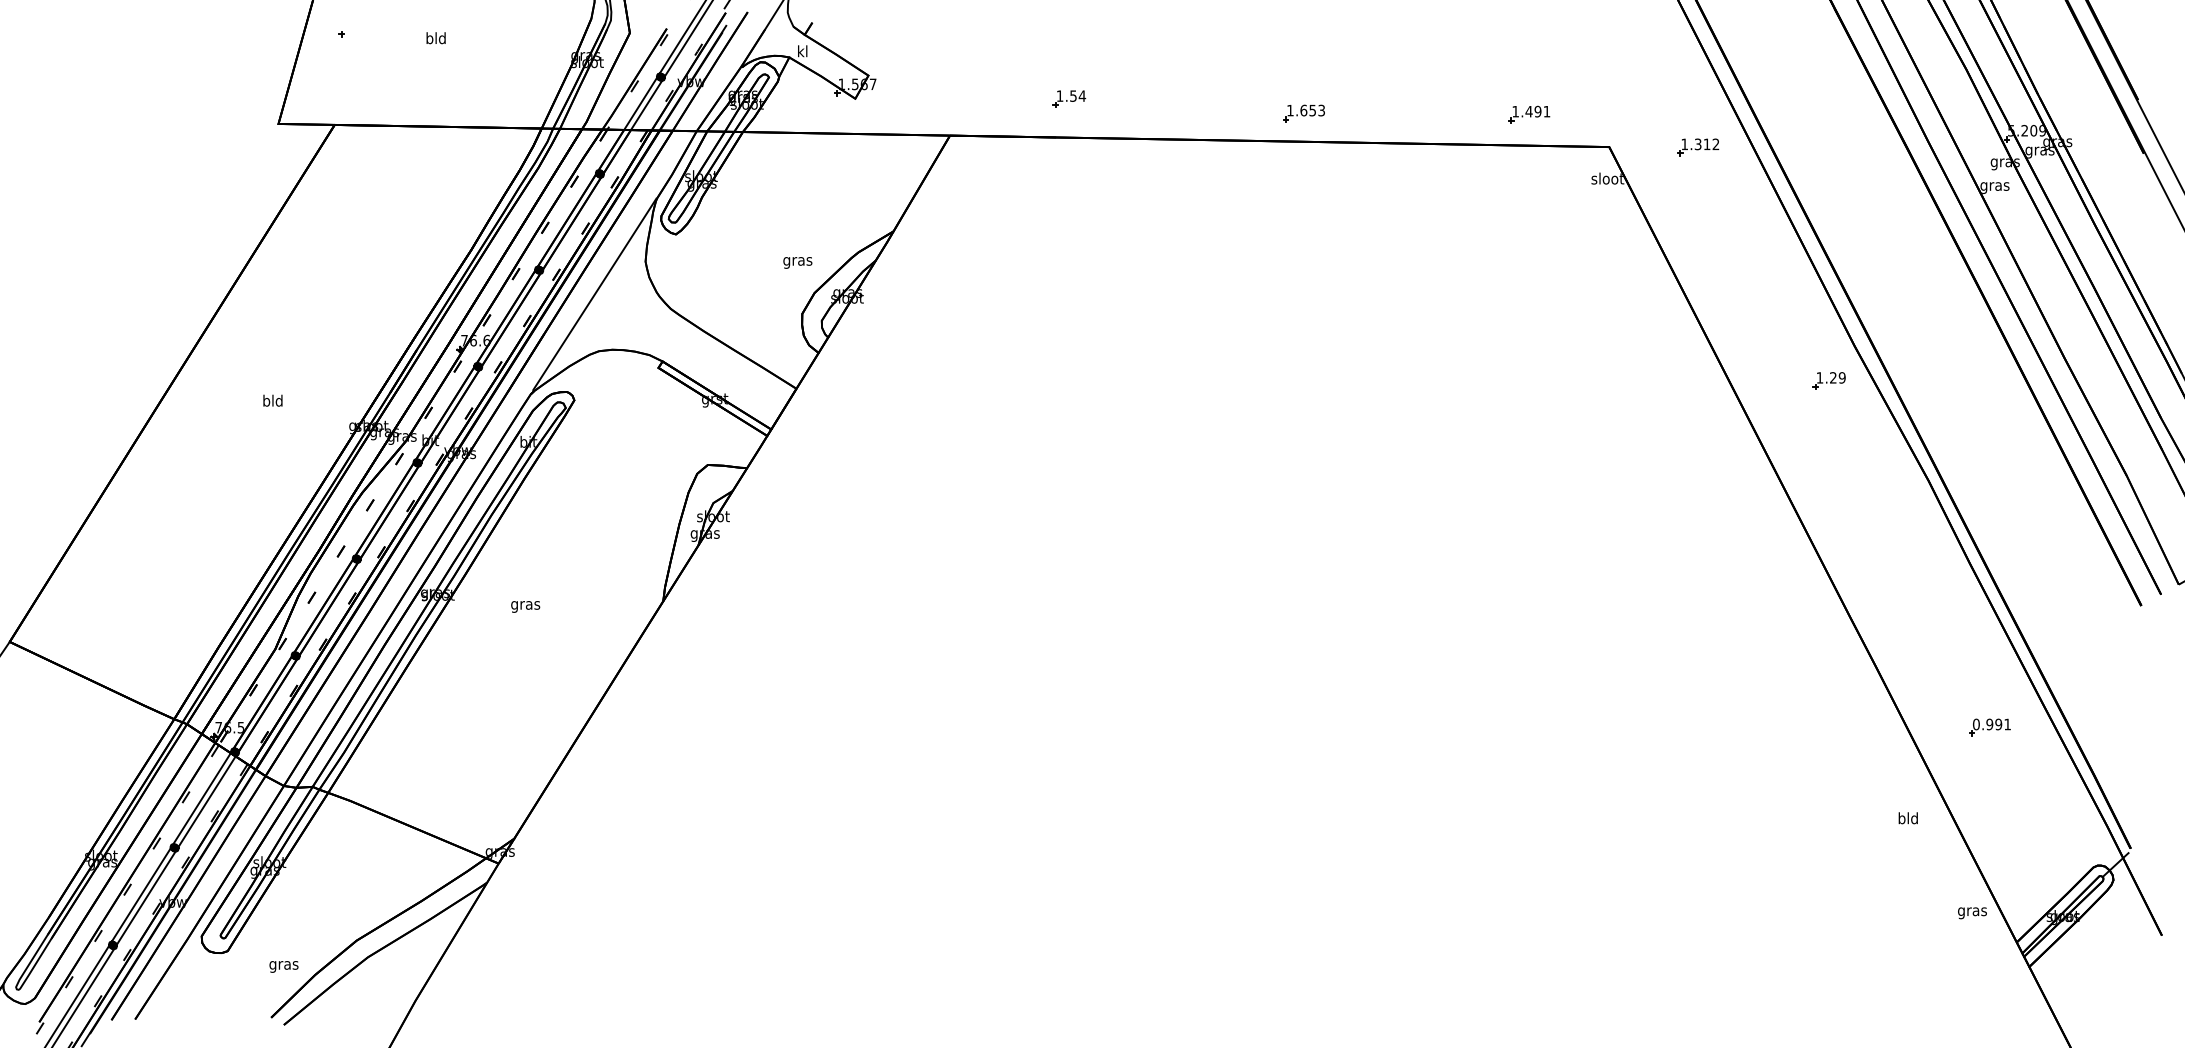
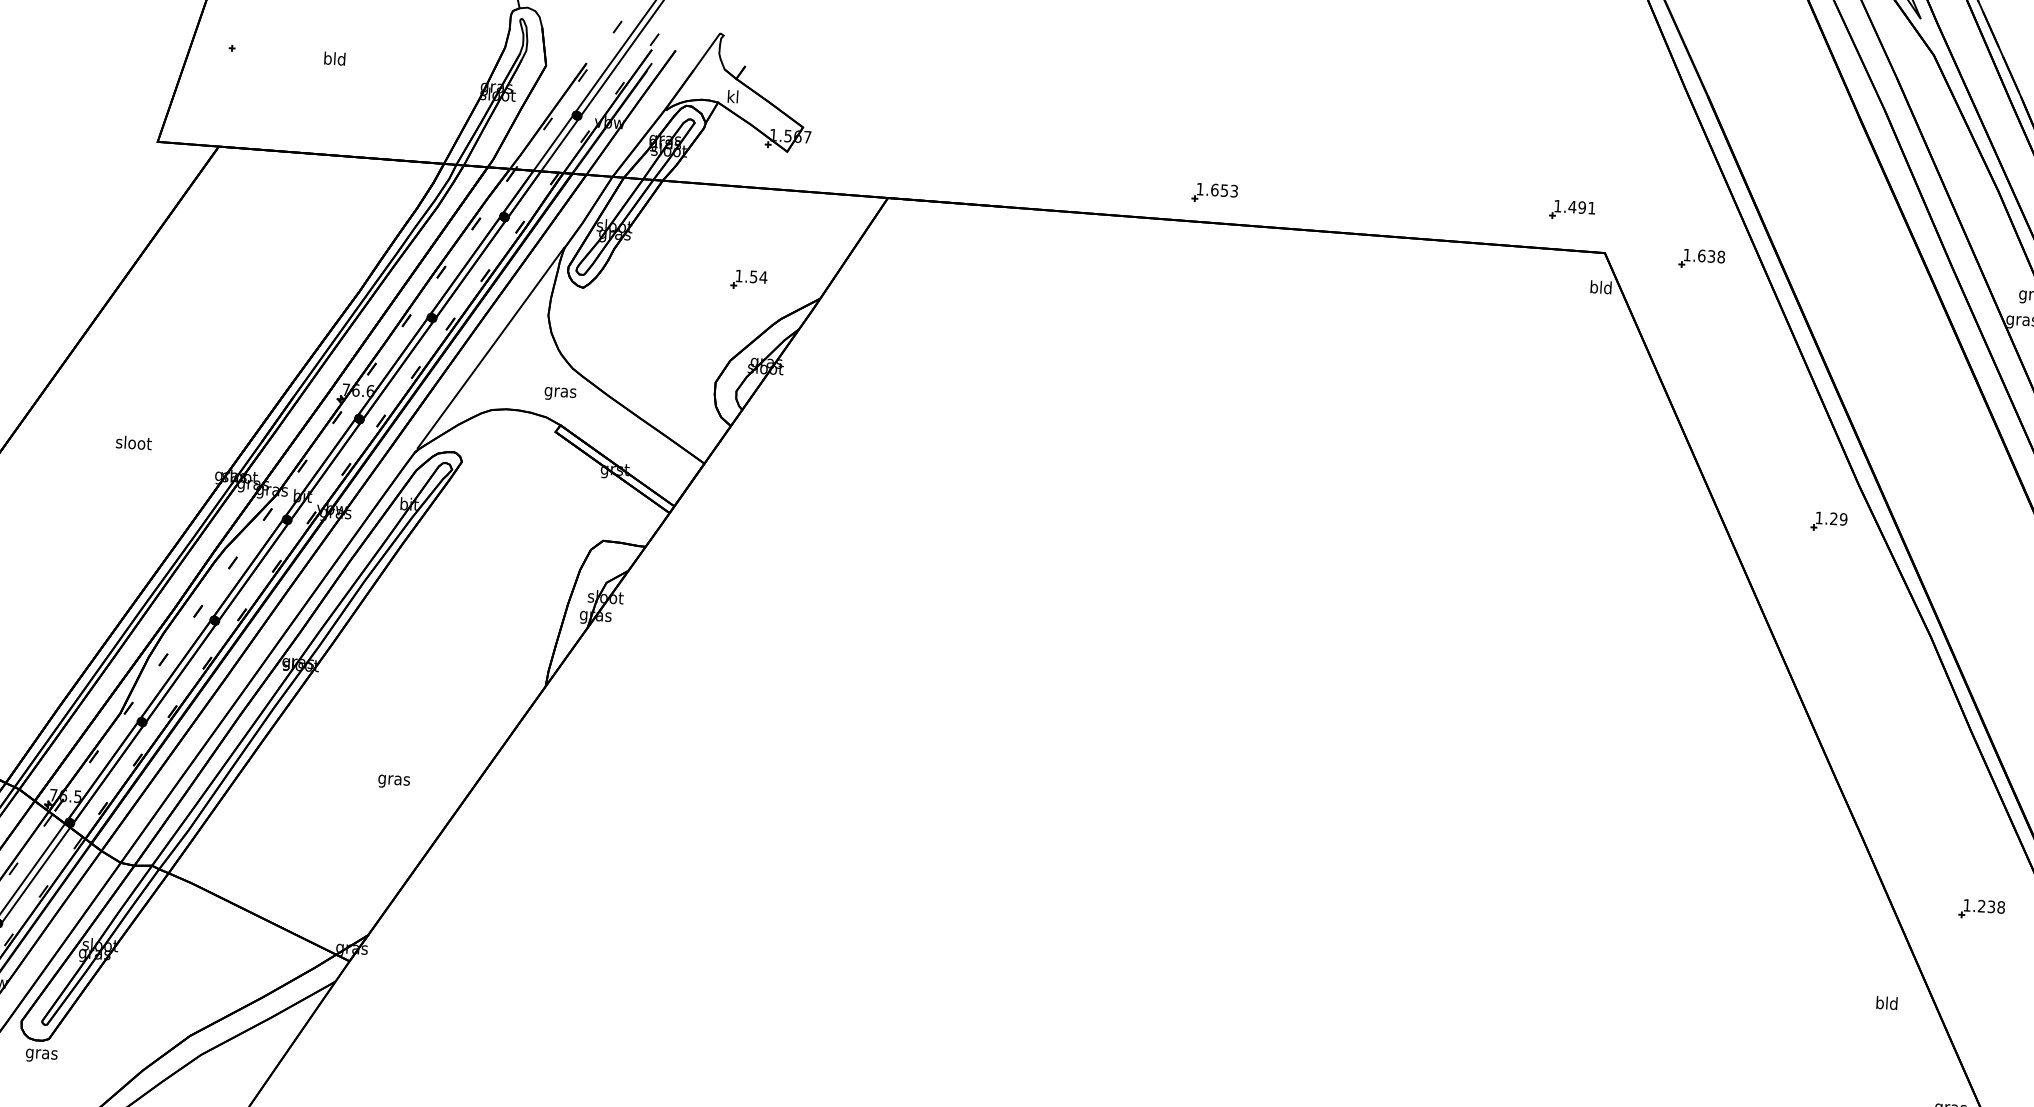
part: (1069, 98) -> (749, 279), moved
part: (1303, 113) -> (1214, 193), moved
part: (1529, 114) -> (1572, 210), moved
text: (1706, 144) -> (1710, 256), 1.312 -> 1.638
text: (1607, 178) -> (1600, 287), sloot -> bld
text: (797, 262) -> (560, 393), moved
text: (272, 400) -> (133, 442), bld -> sloot
text: (525, 606) -> (393, 781), moved
text: (1992, 724) -> (1984, 906), 0.991 -> 1.238
text: (283, 966) -> (41, 1055), moved

